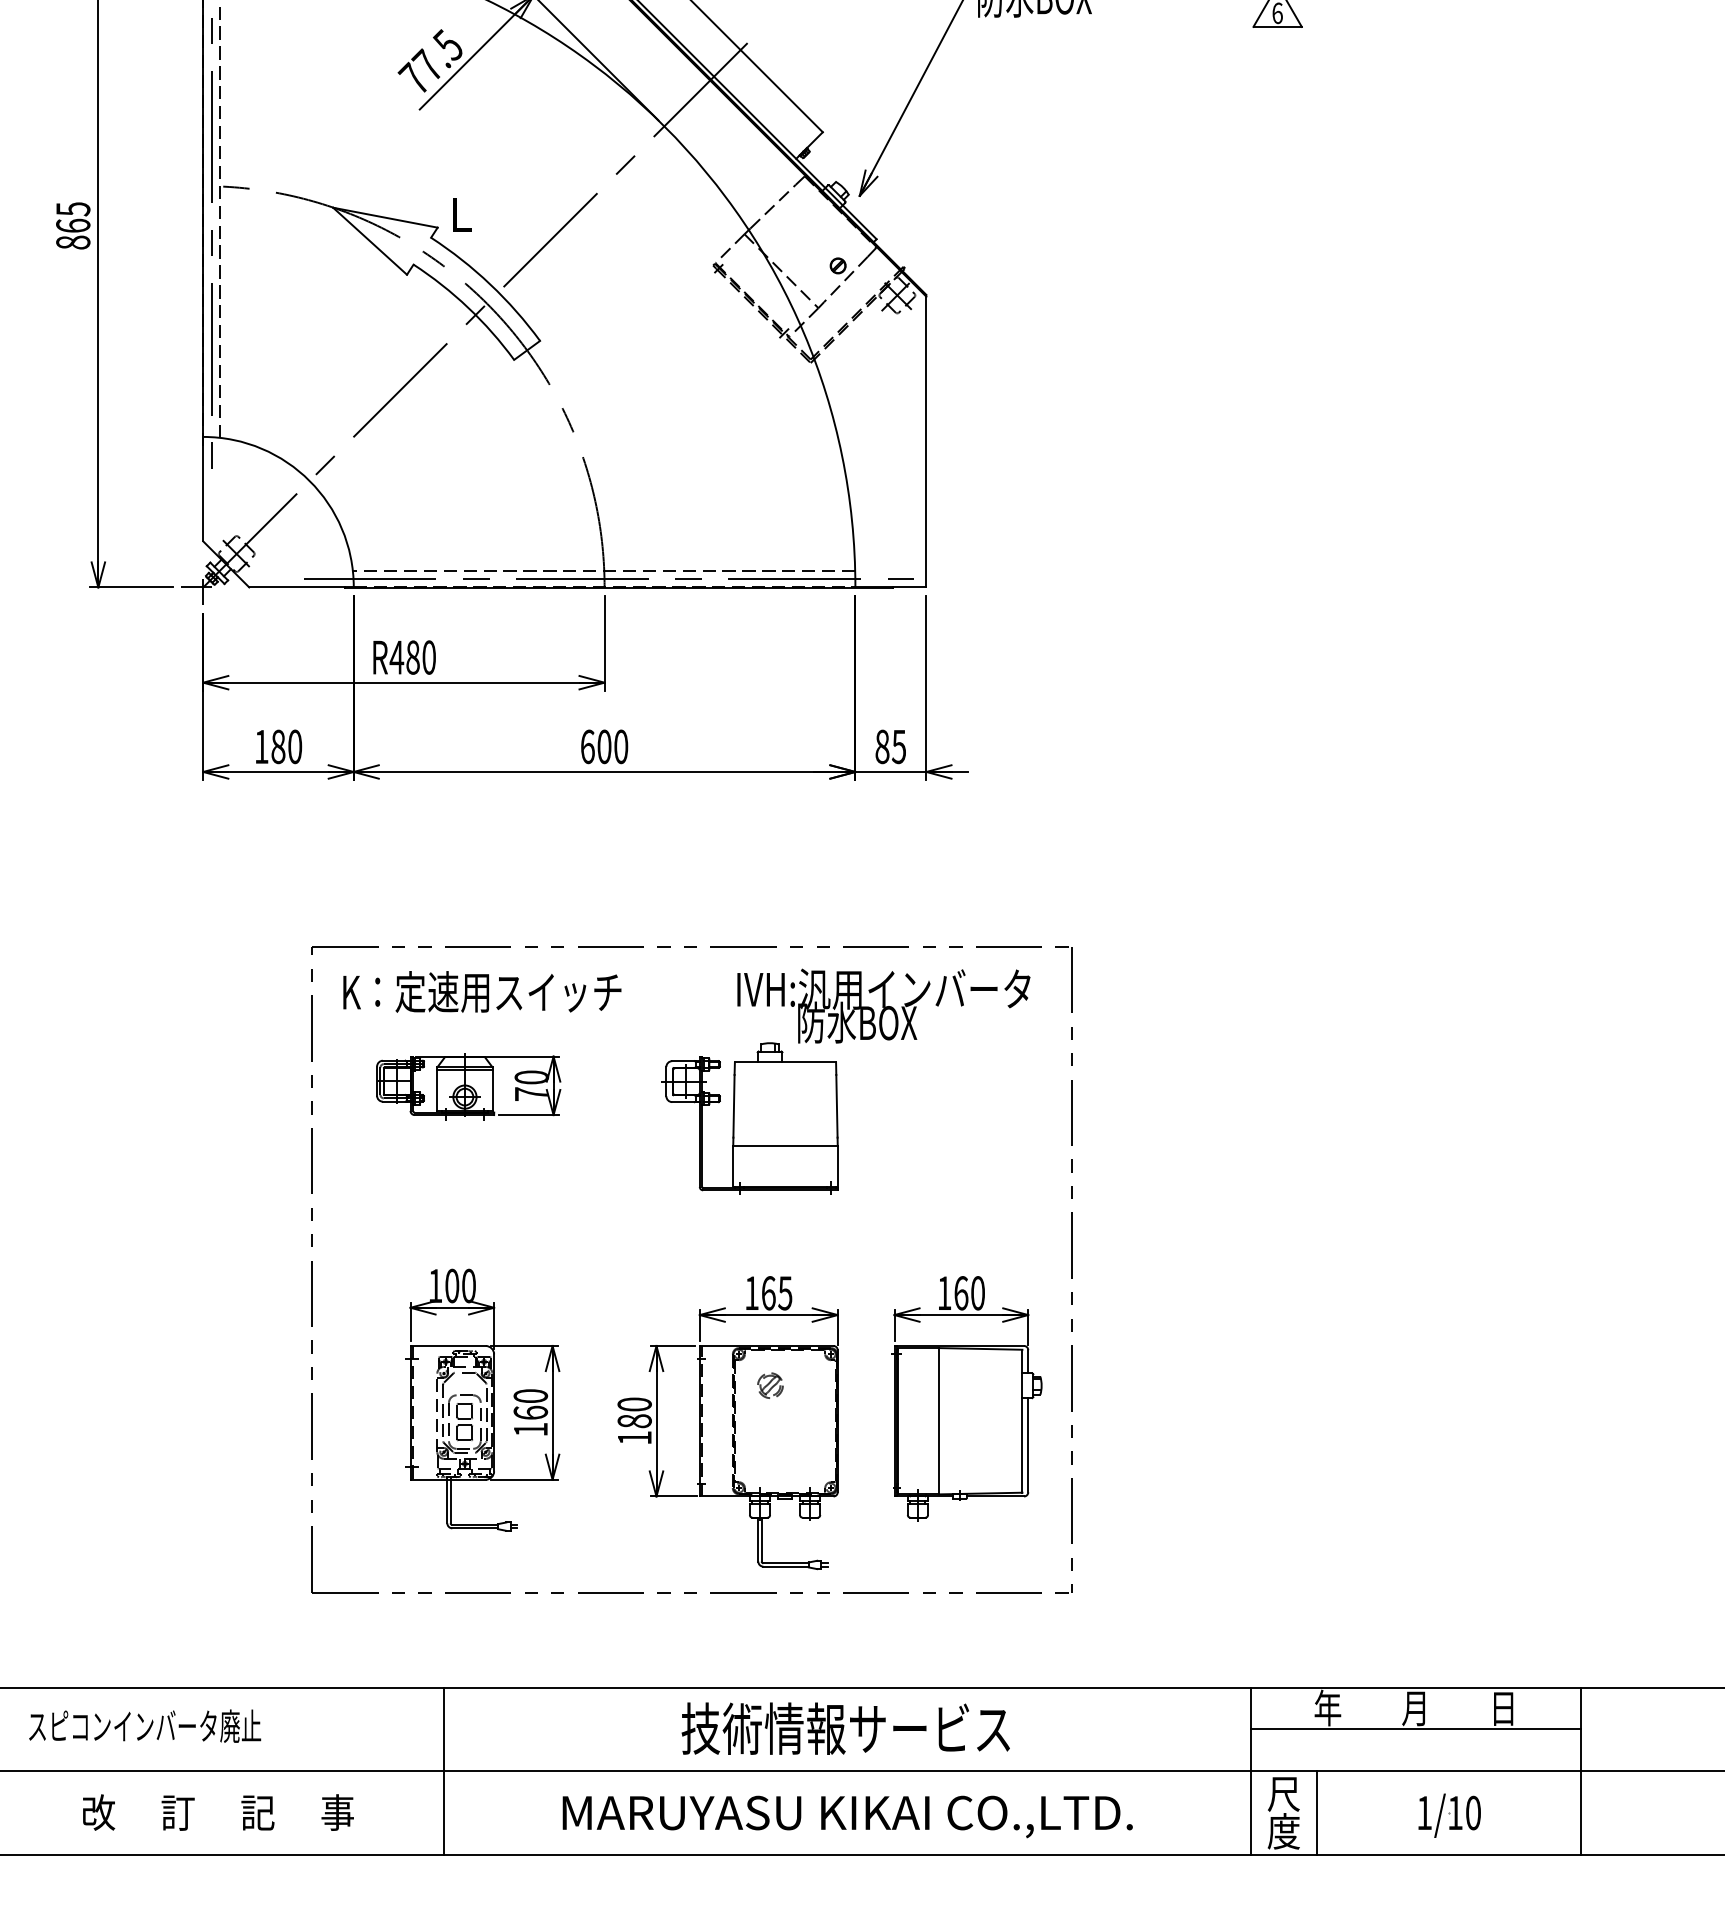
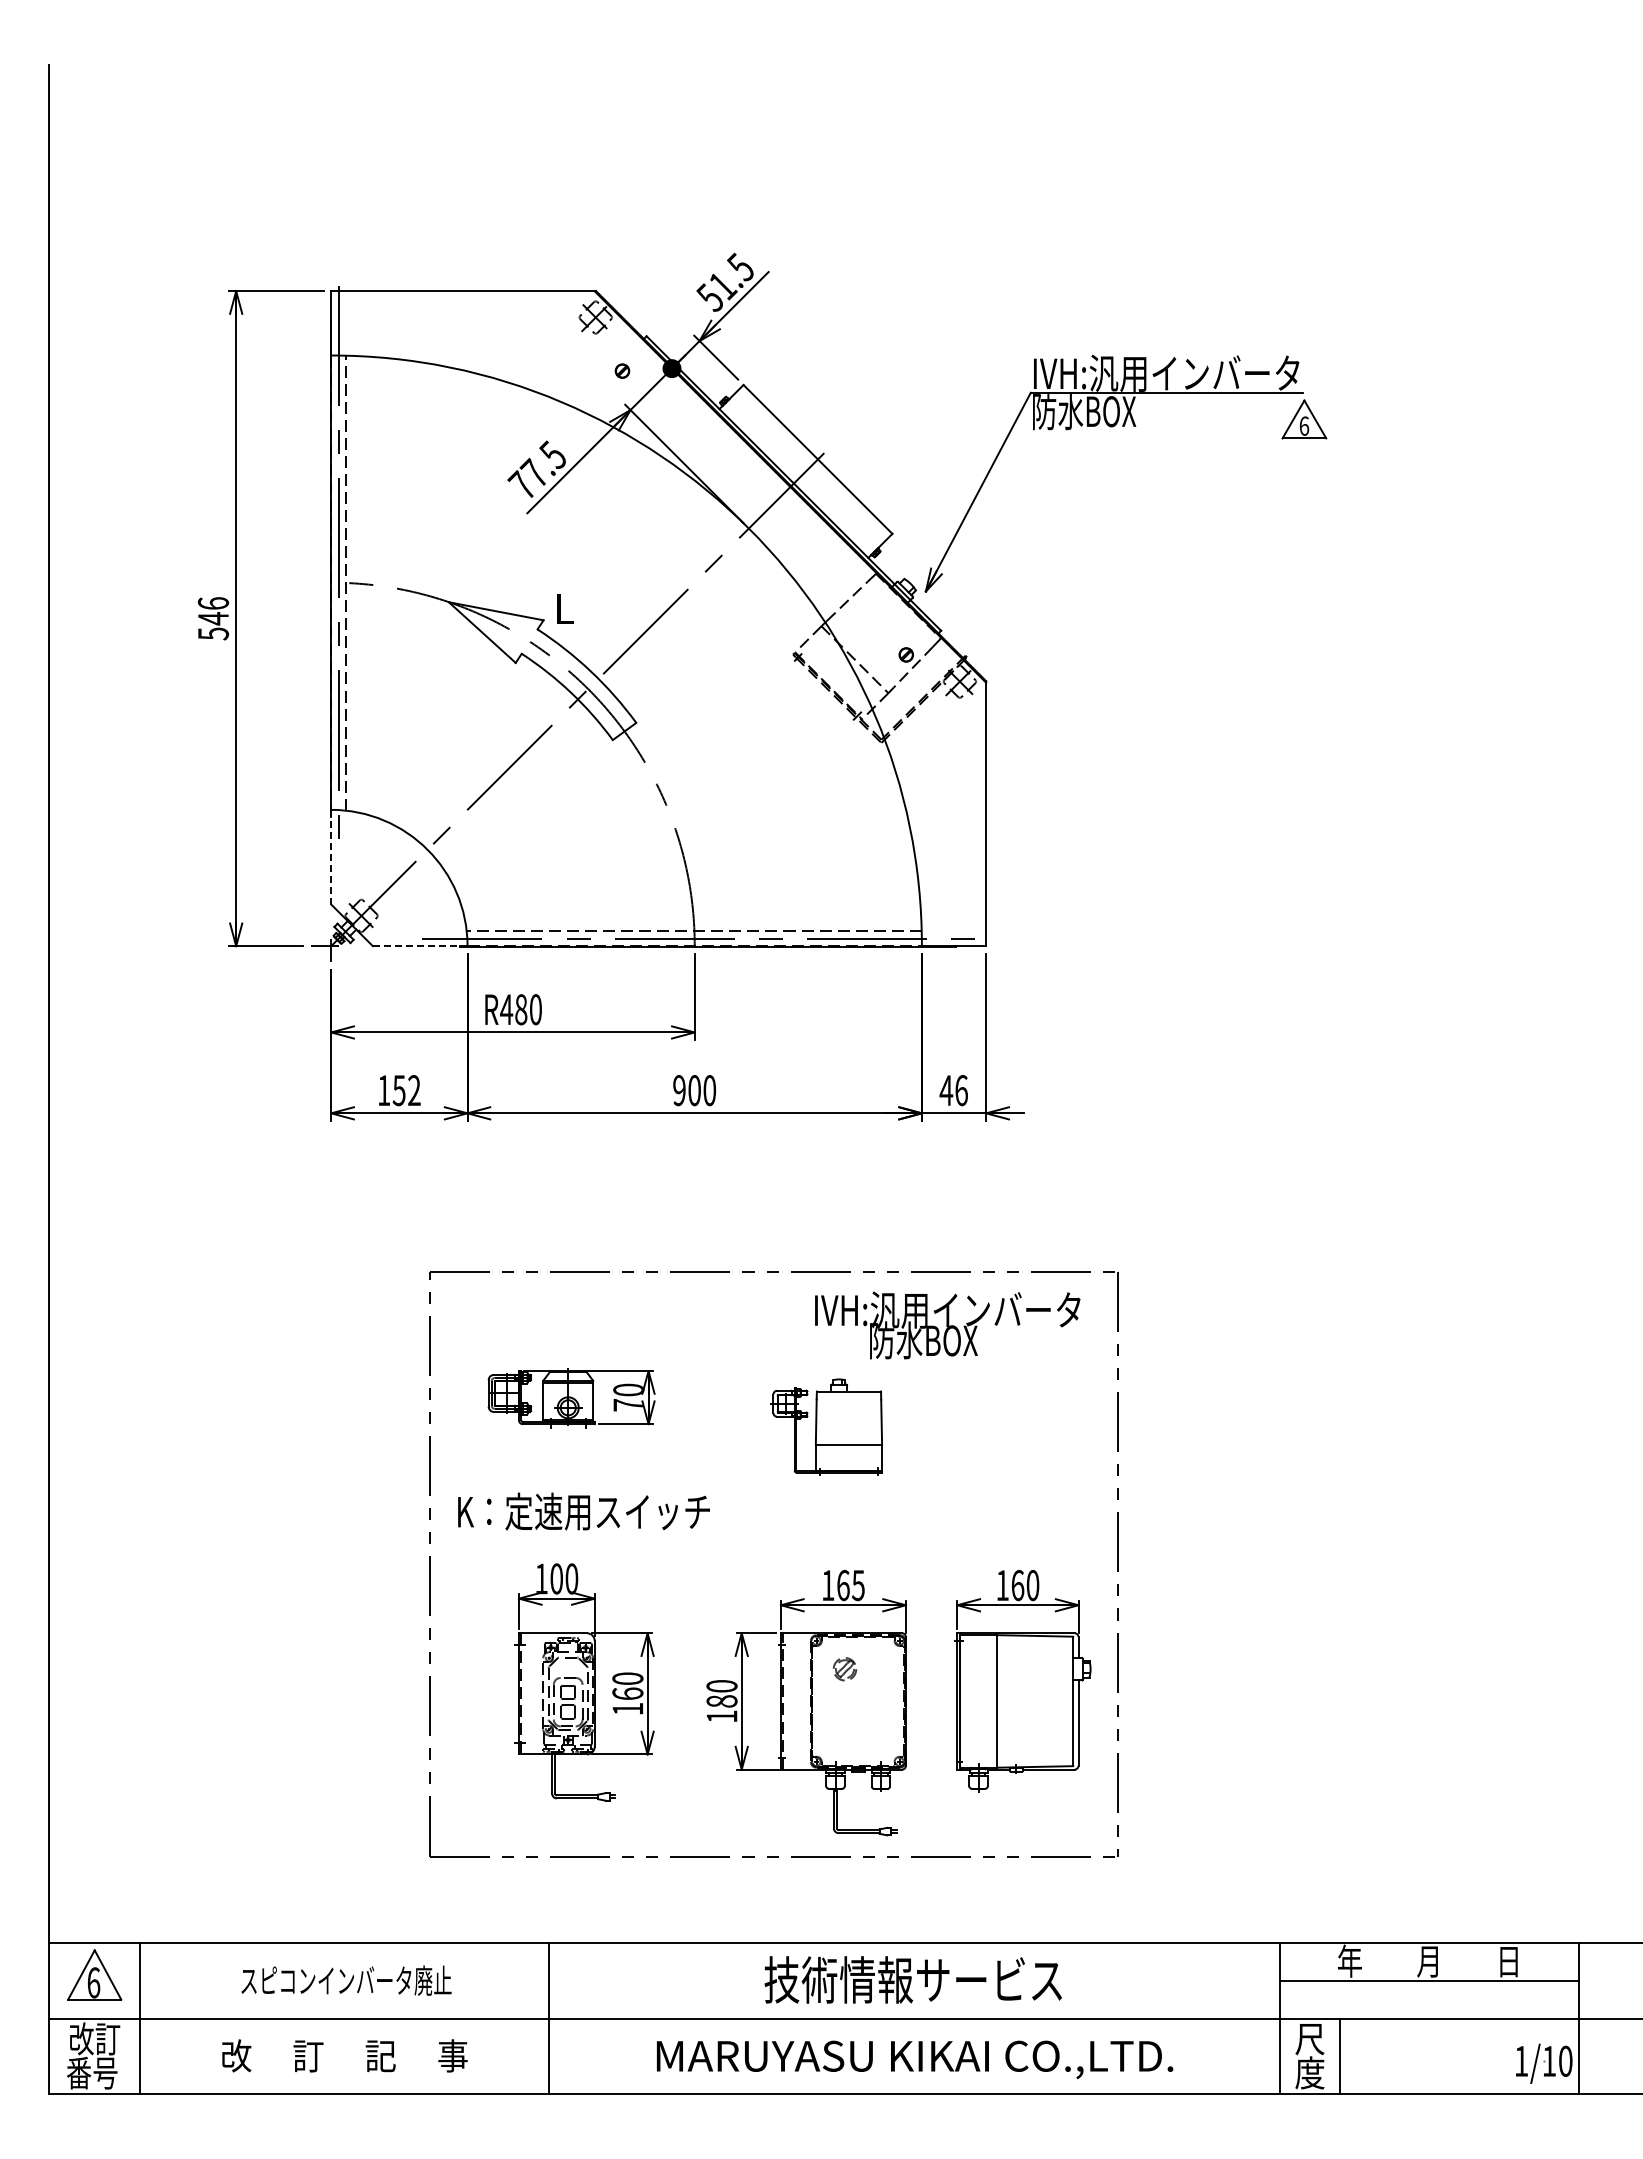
text: (73, 225) -> (213, 618), 865 -> 546
line: (203, 489) -> (331, 857), solid -> dashed
line: (301, 587) -> (420, 946), solid -> dashed
text: (286, 746) -> (406, 1090), 180 -> 152
text: (587, 746) -> (679, 1090), 600 -> 900
text: (890, 746) -> (953, 1090), 85 -> 46
text: (481, 991) -> (583, 1511), moved
part: (750, 1117) -> (826, 1426), size x0.7
text: (145, 1726) -> (346, 1980), moved
part: (1449, 1815) -> (1544, 2063), moved

